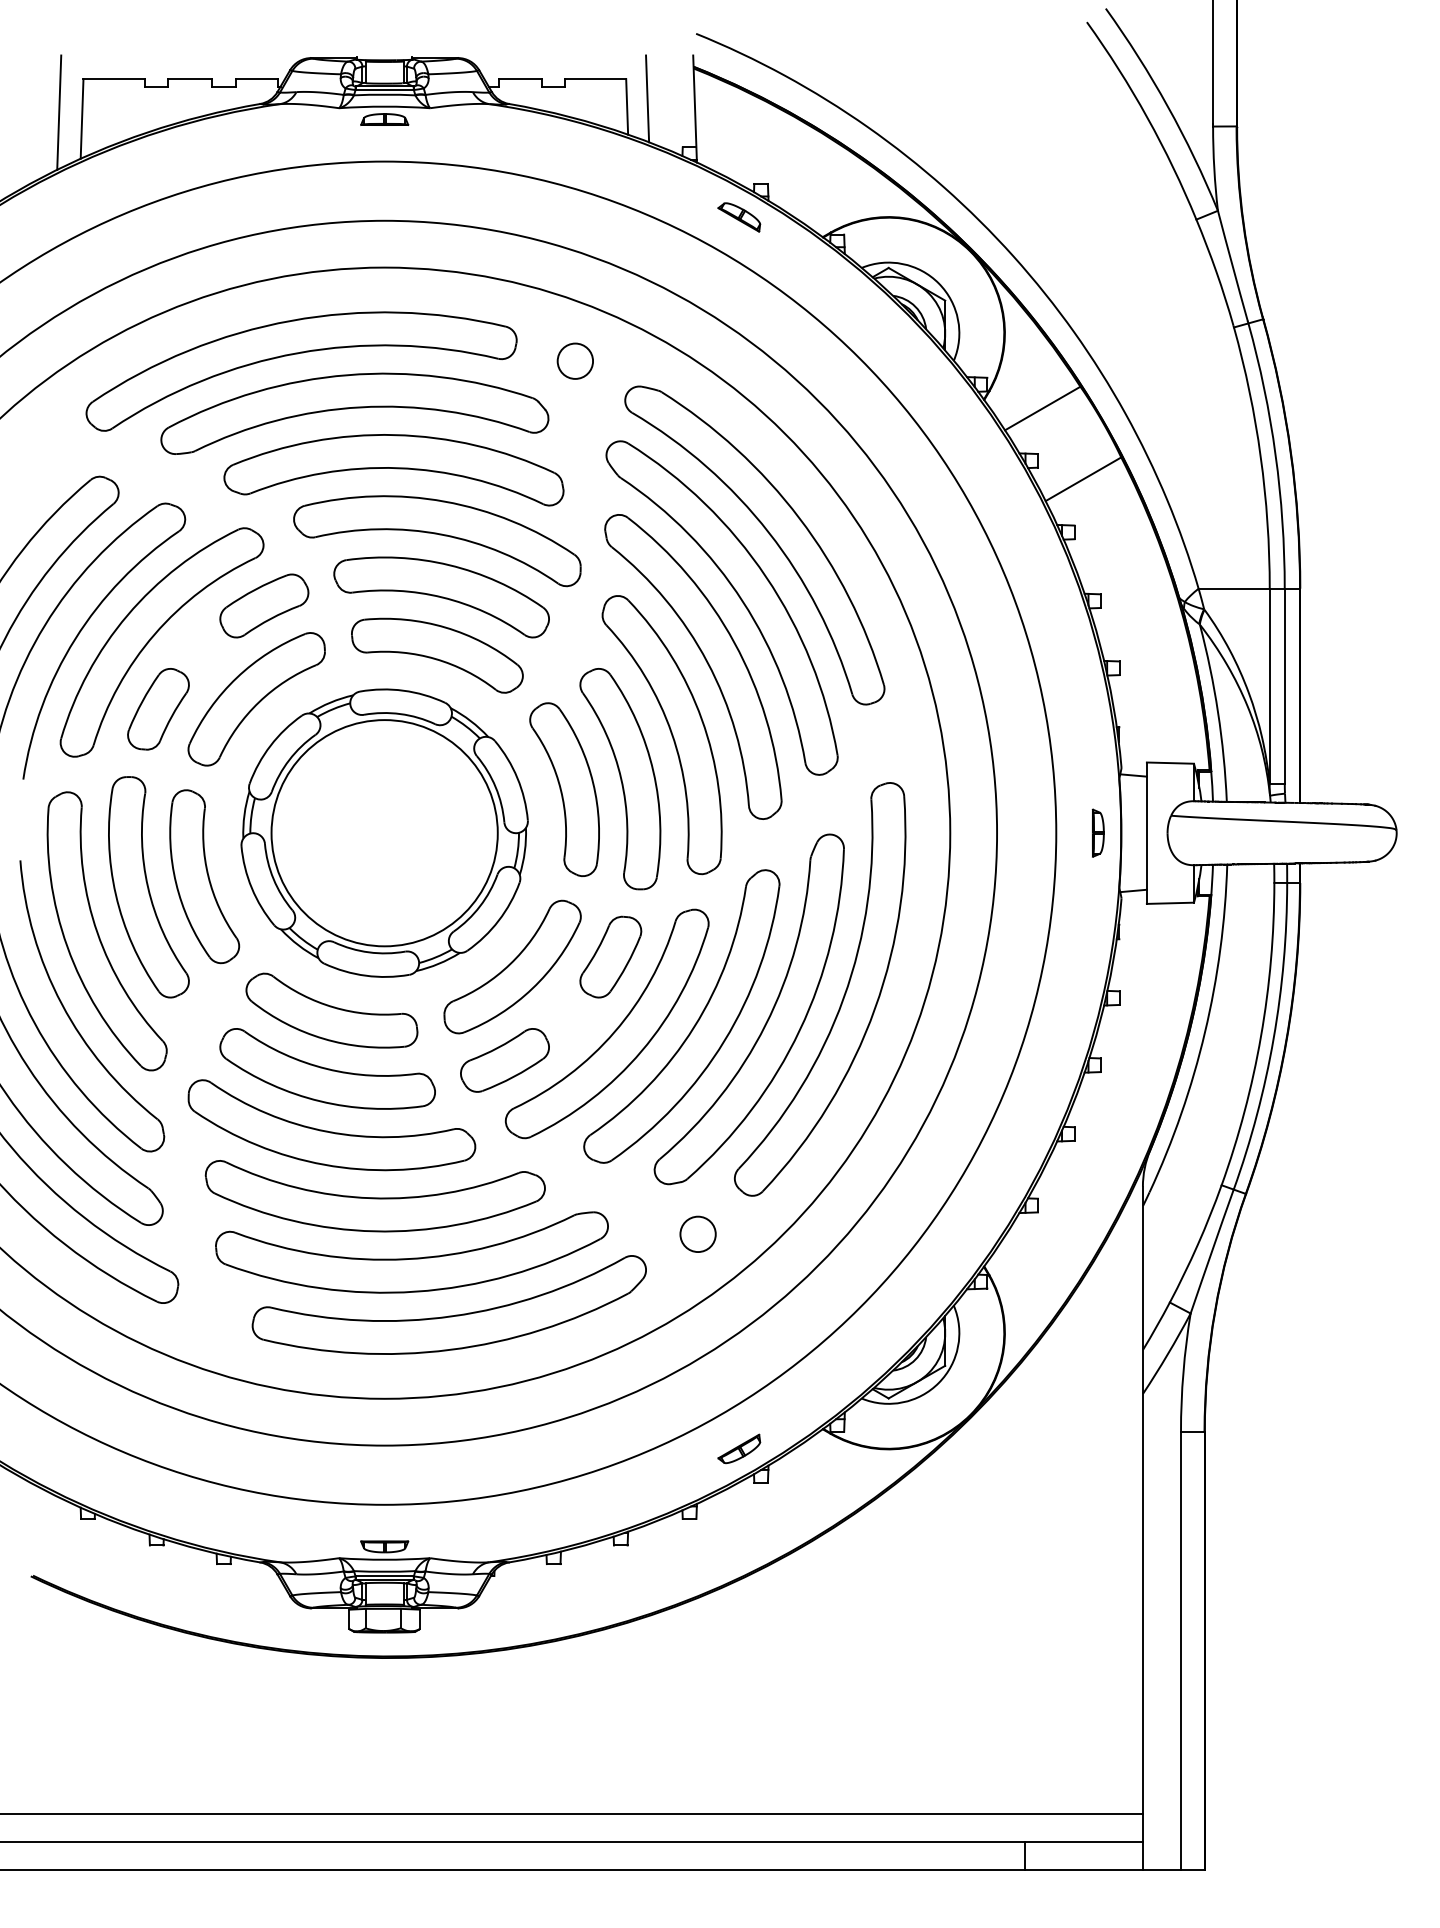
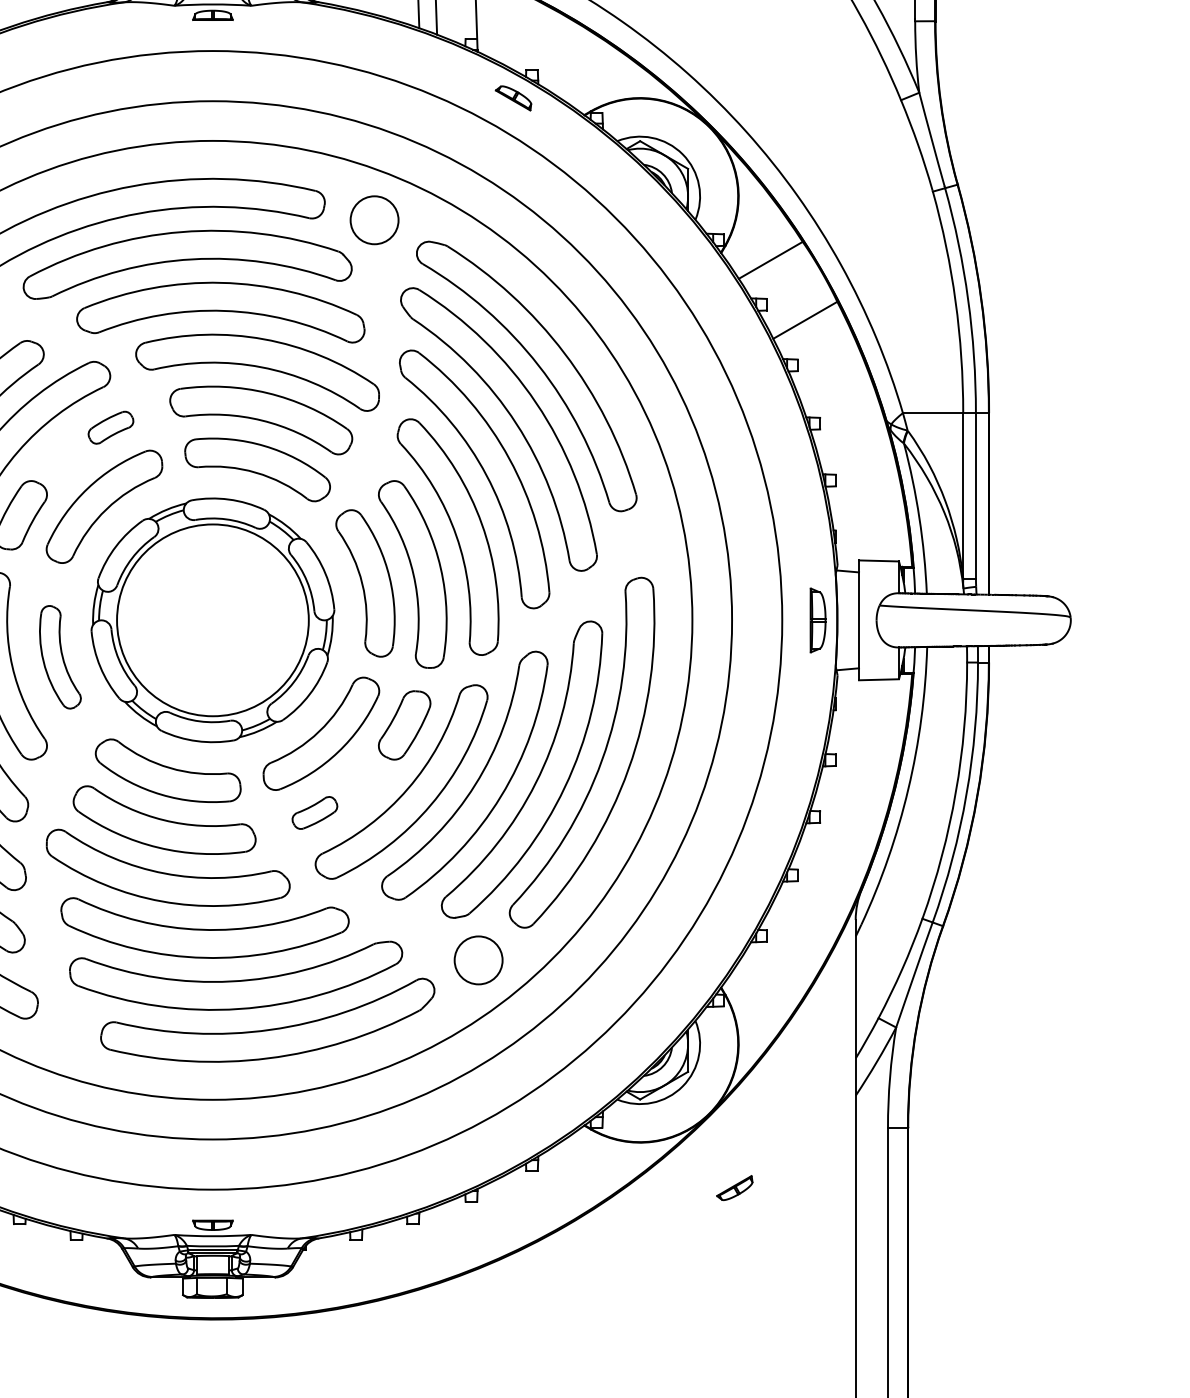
circle: (575, 360) -> (374, 219), size x1.6
part: (264, 605) -> (111, 427), size x0.6
part: (1097, 832) -> (817, 619), size x1.6
part: (204, 876) -> (60, 657), size x0.7
part: (504, 1060) -> (314, 813), size x0.6
circle: (697, 1234) -> (478, 960), size x1.6
part: (739, 1448) -> (734, 1187), moved

